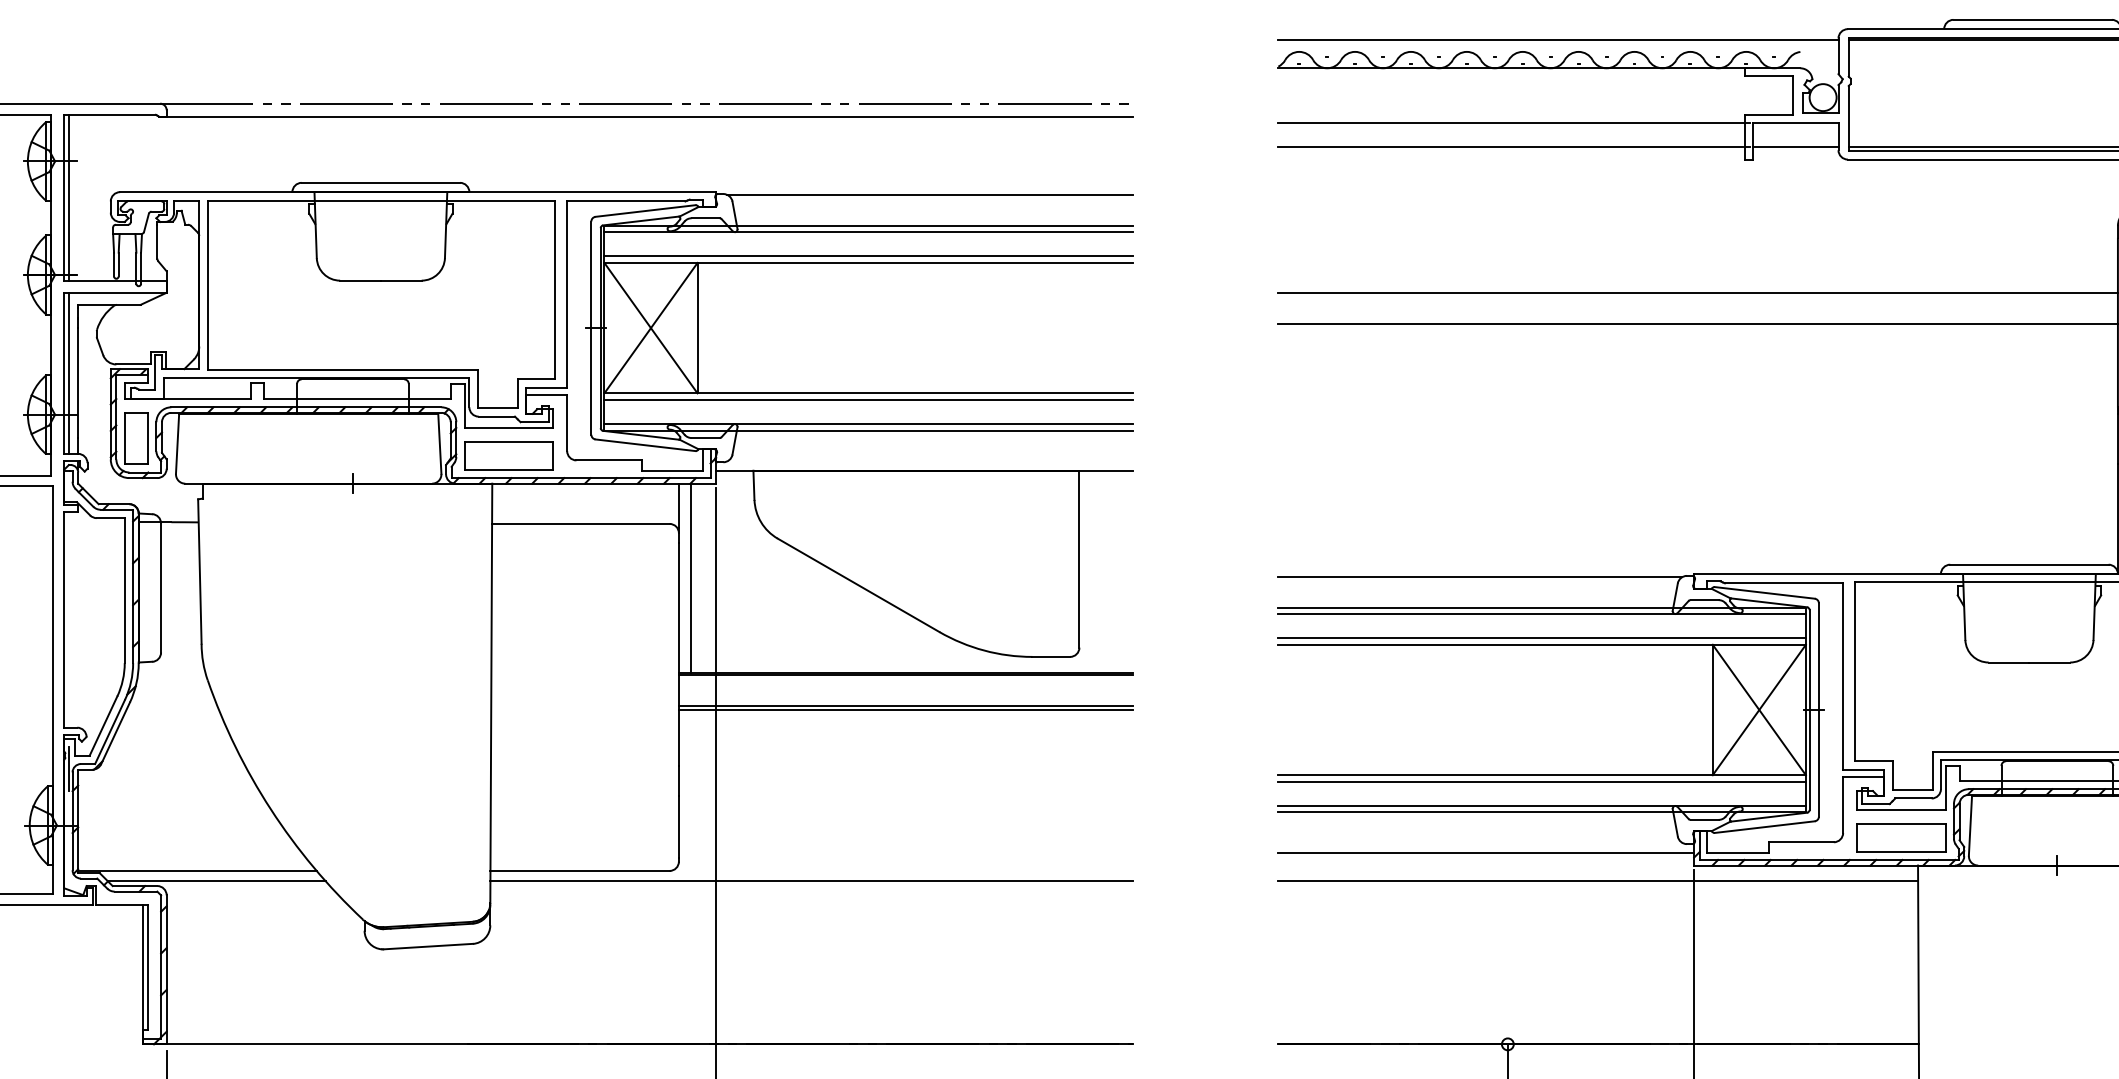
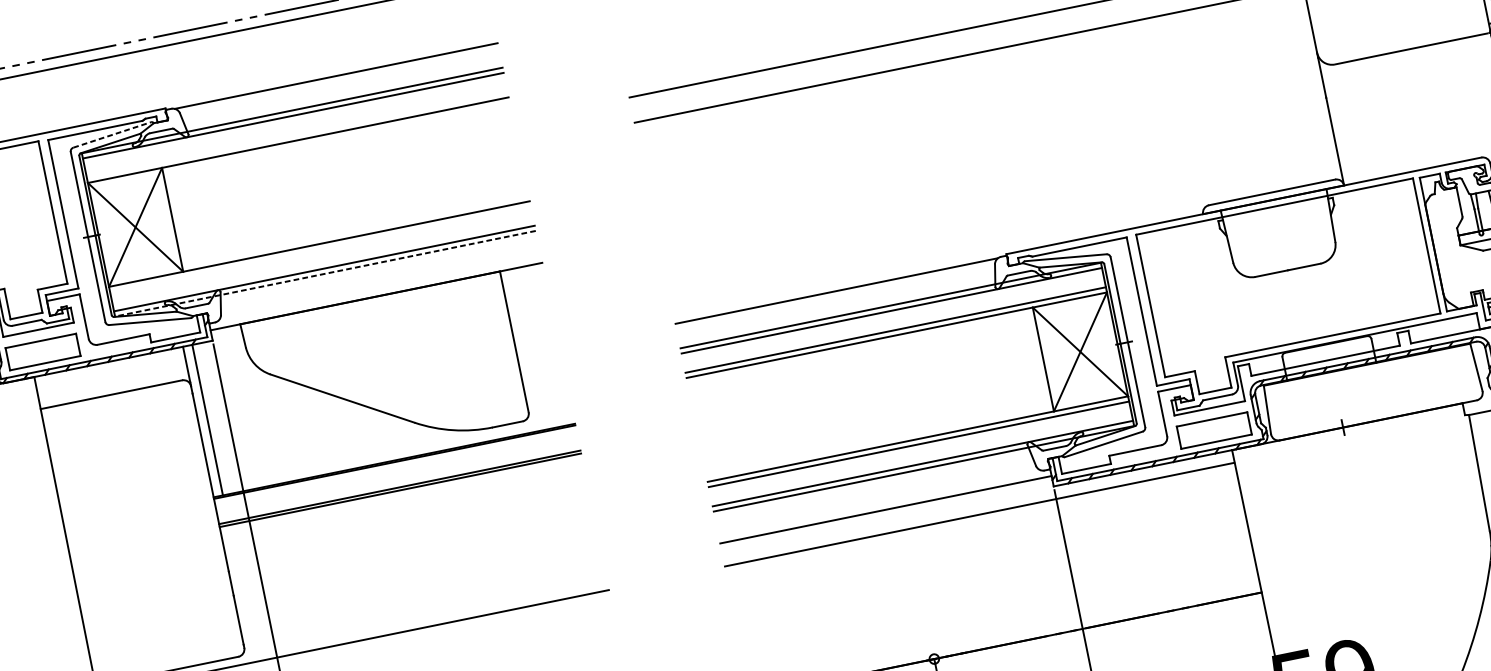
line: (645, 210) -> (112, 134), solid -> dashed
line: (868, 256) -> (297, 135), removed
line: (868, 399) -> (320, 248), removed
line: (867, 430) -> (324, 273), solid -> dashed

